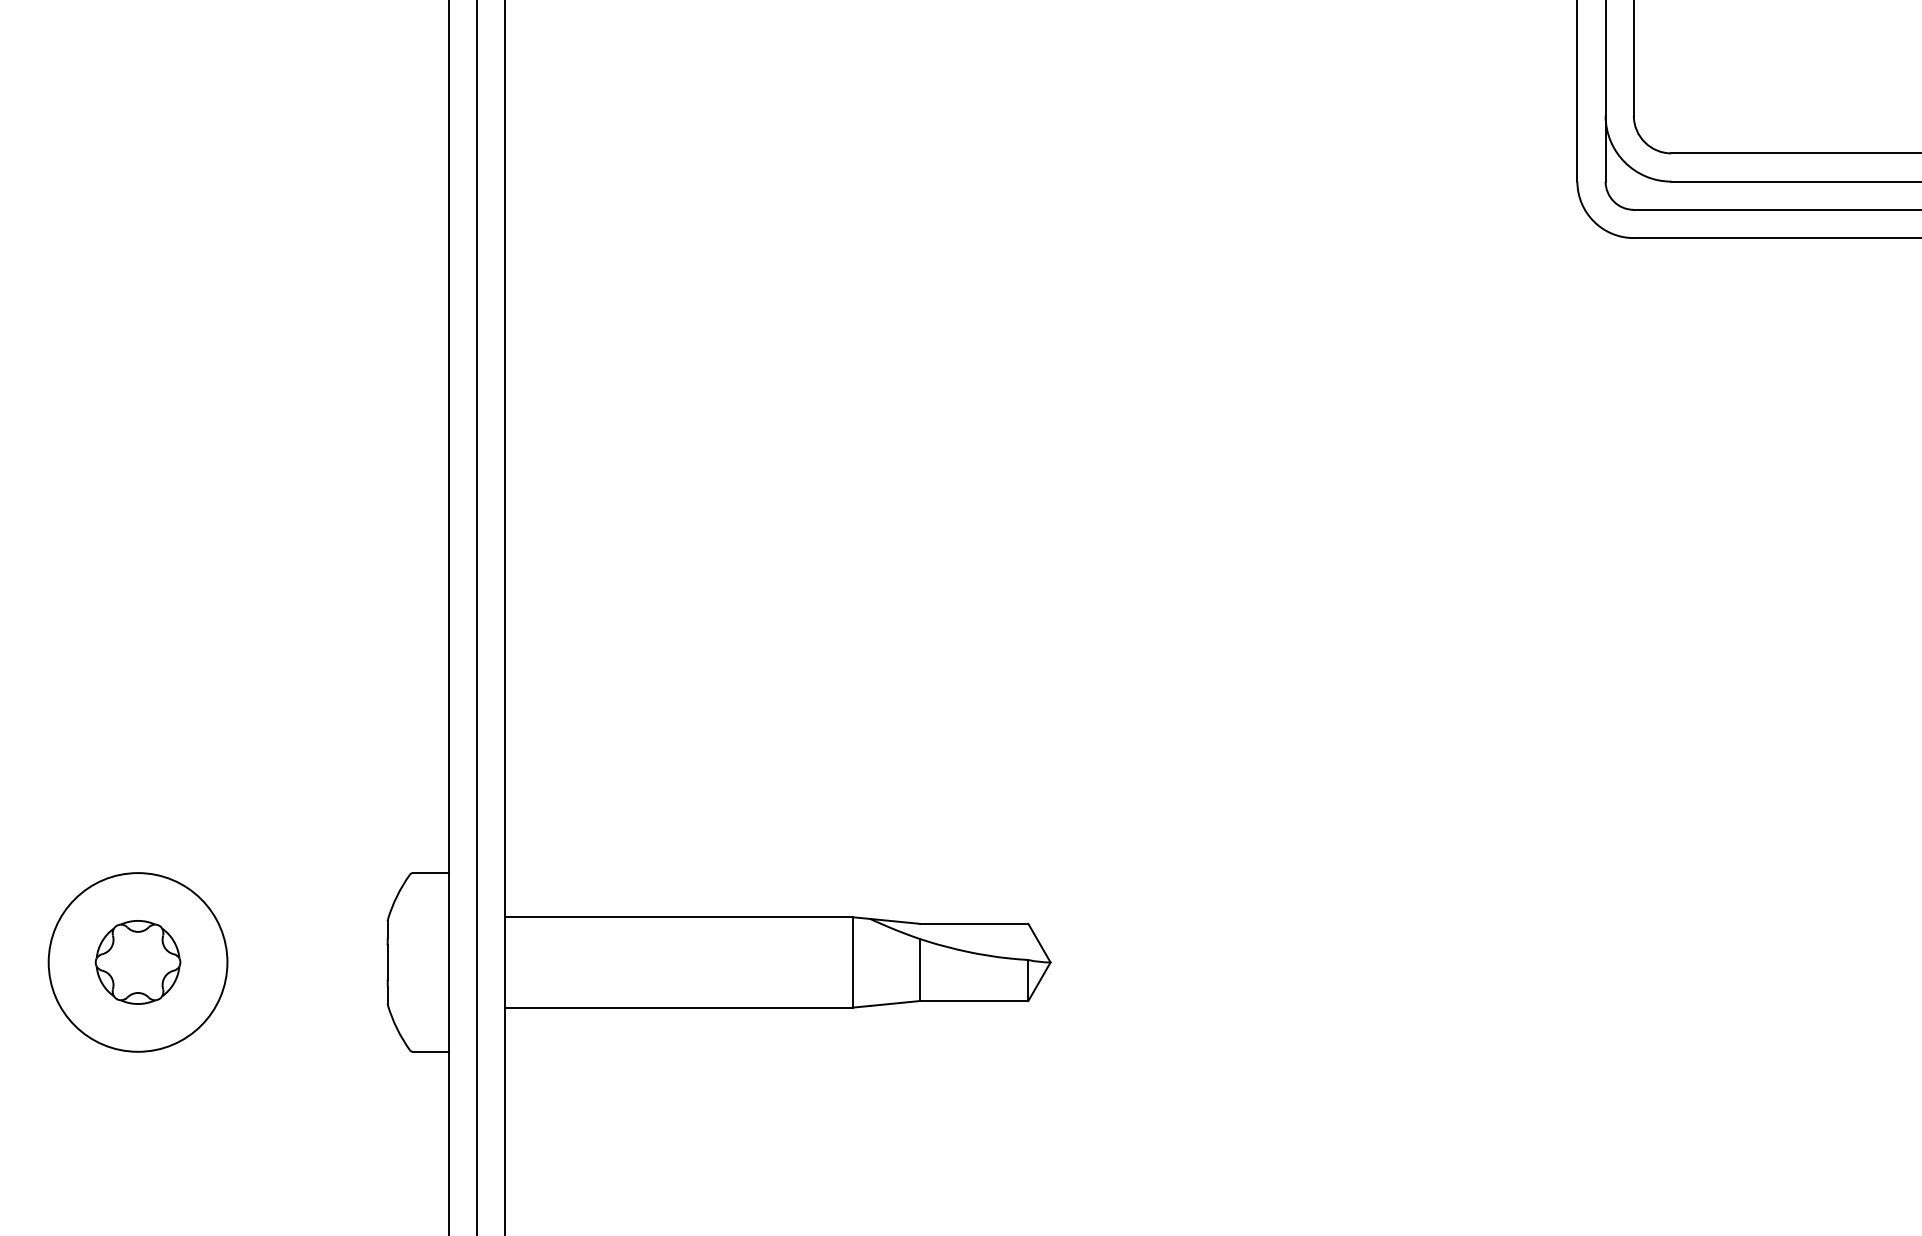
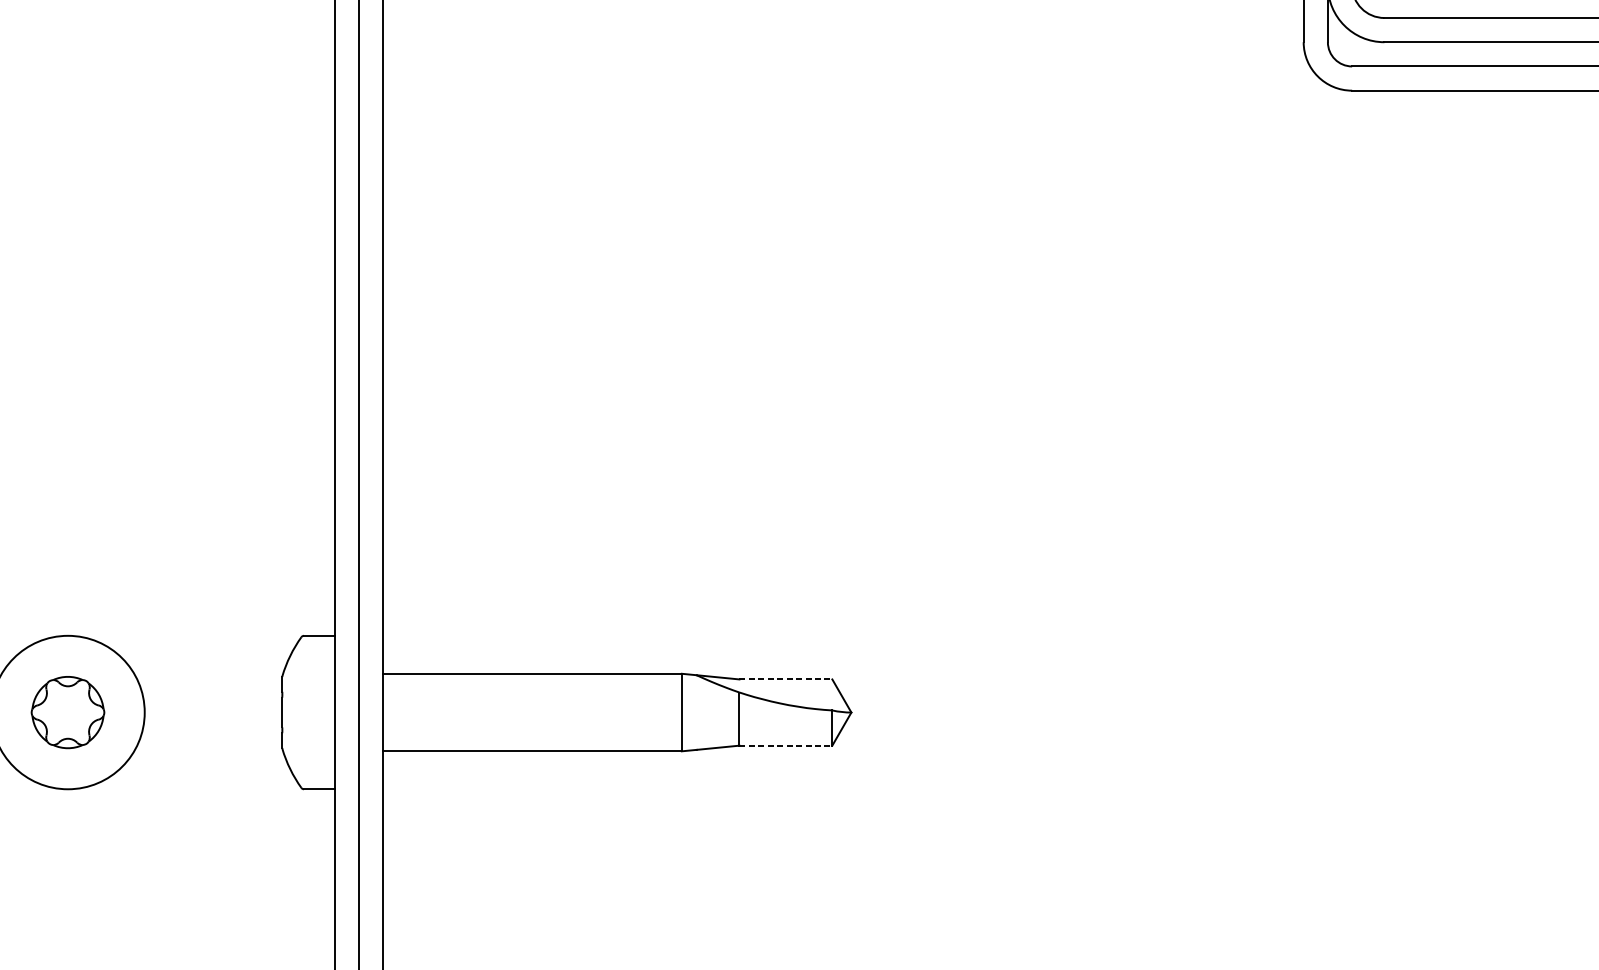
line: (974, 923) -> (786, 679), solid -> dashed
line: (974, 1001) -> (786, 746), solid -> dashed

